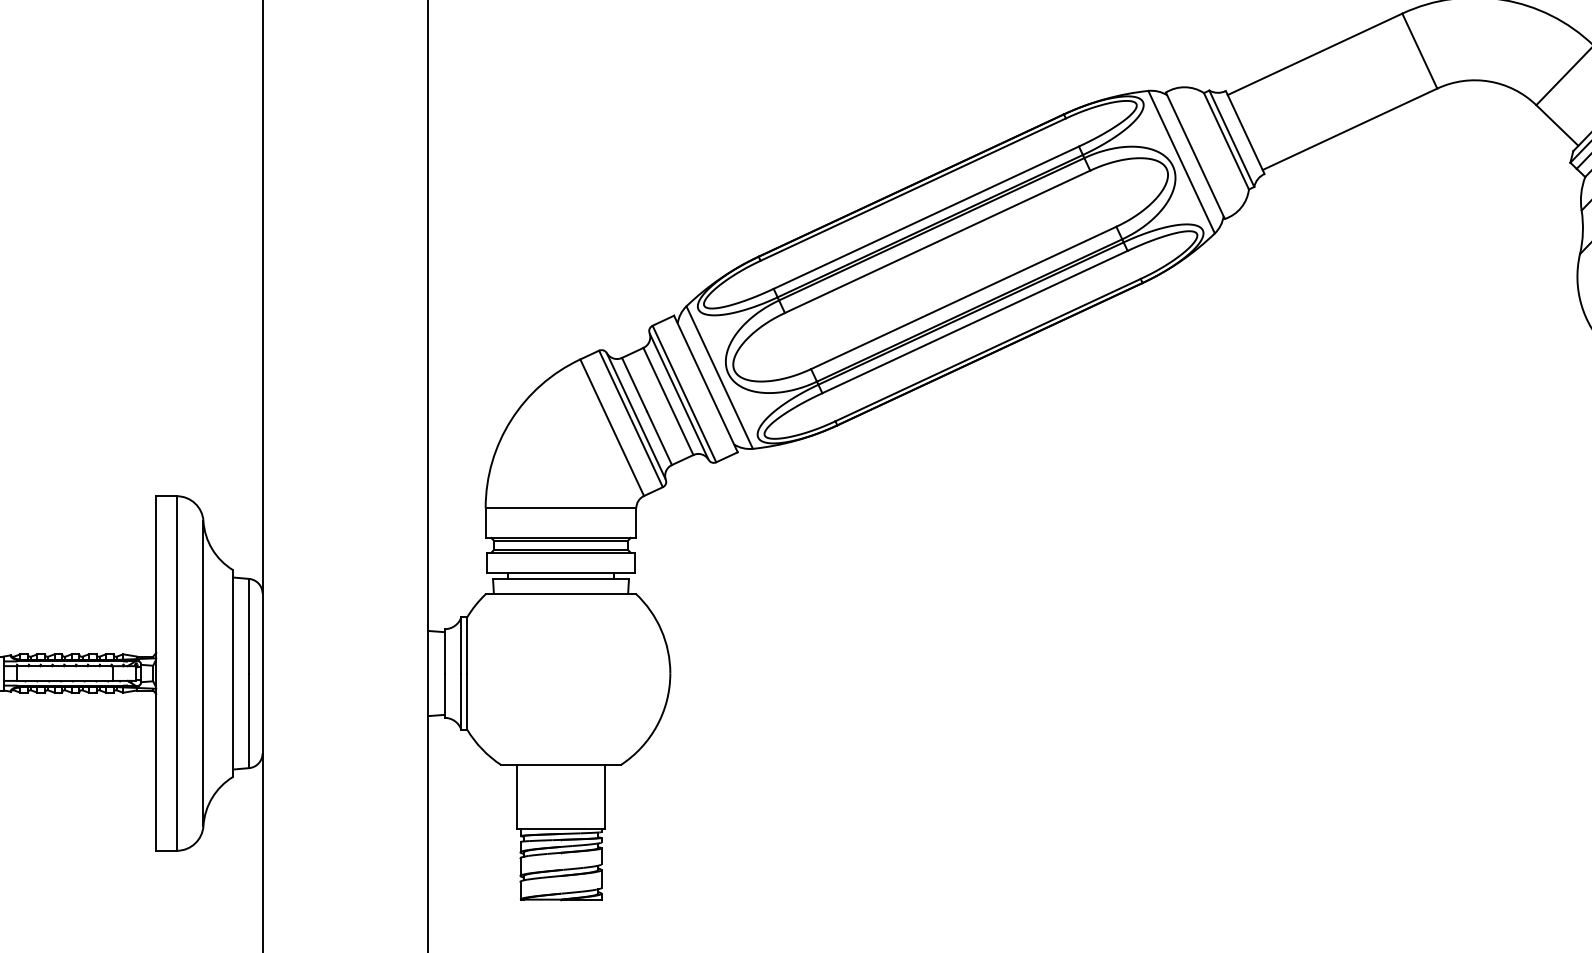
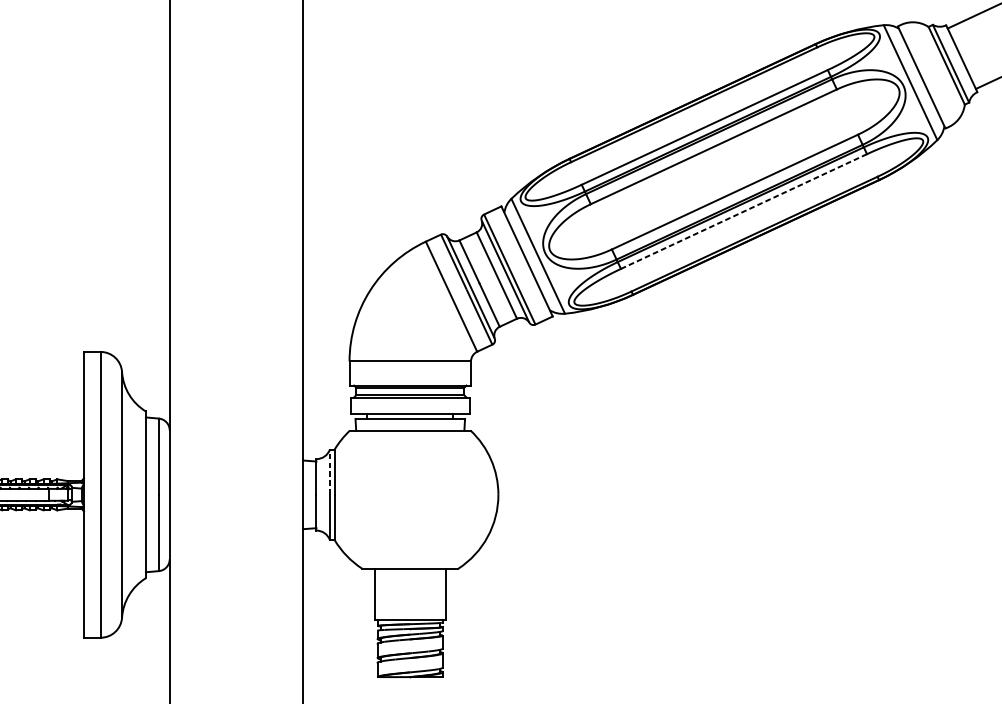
line: (974, 322) -> (743, 211), solid -> dashed
line: (461, 644) -> (330, 471), solid -> dashed

